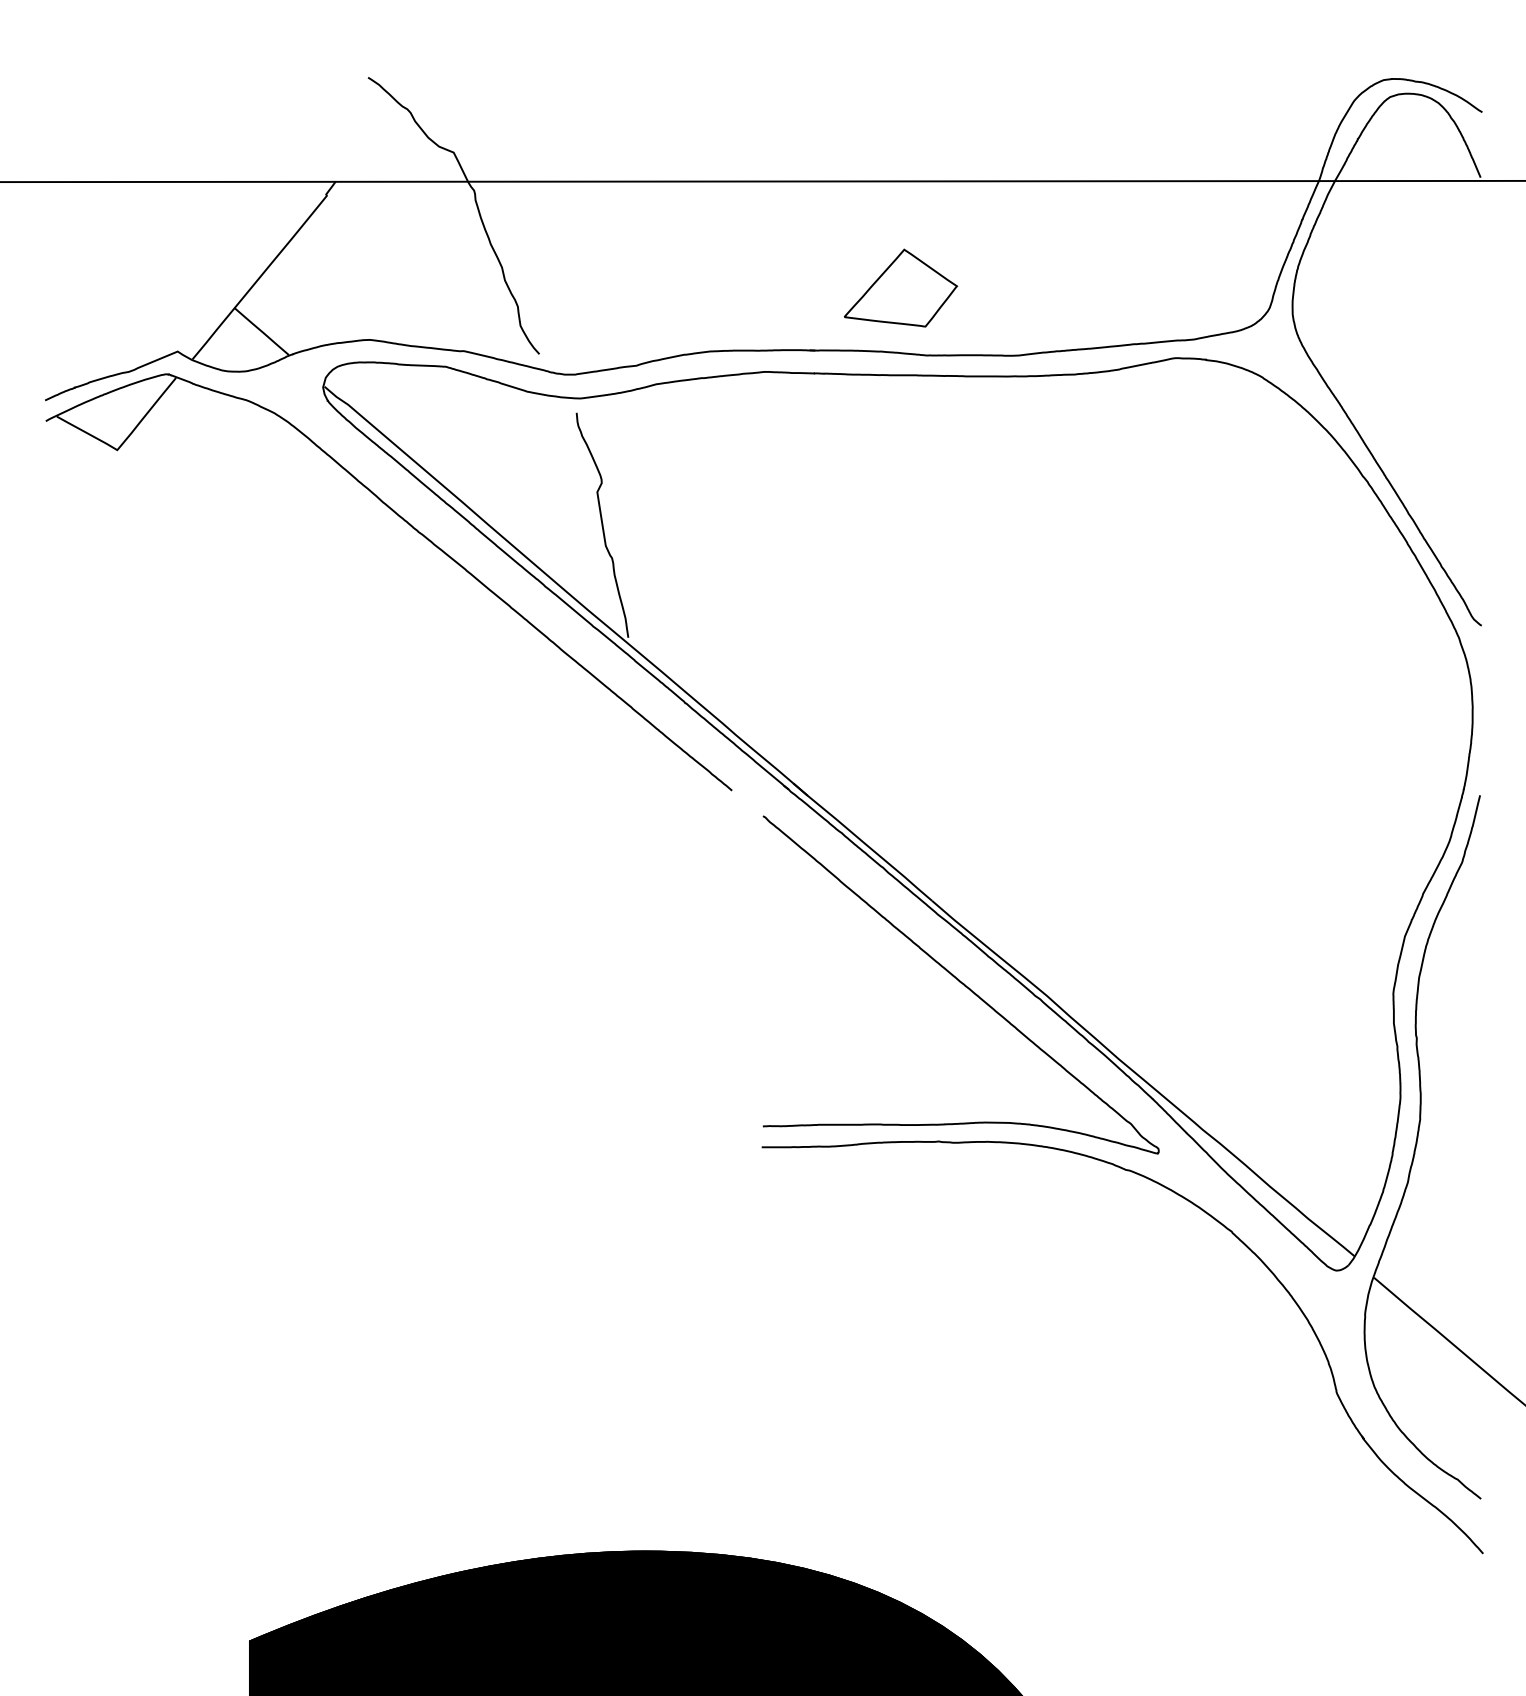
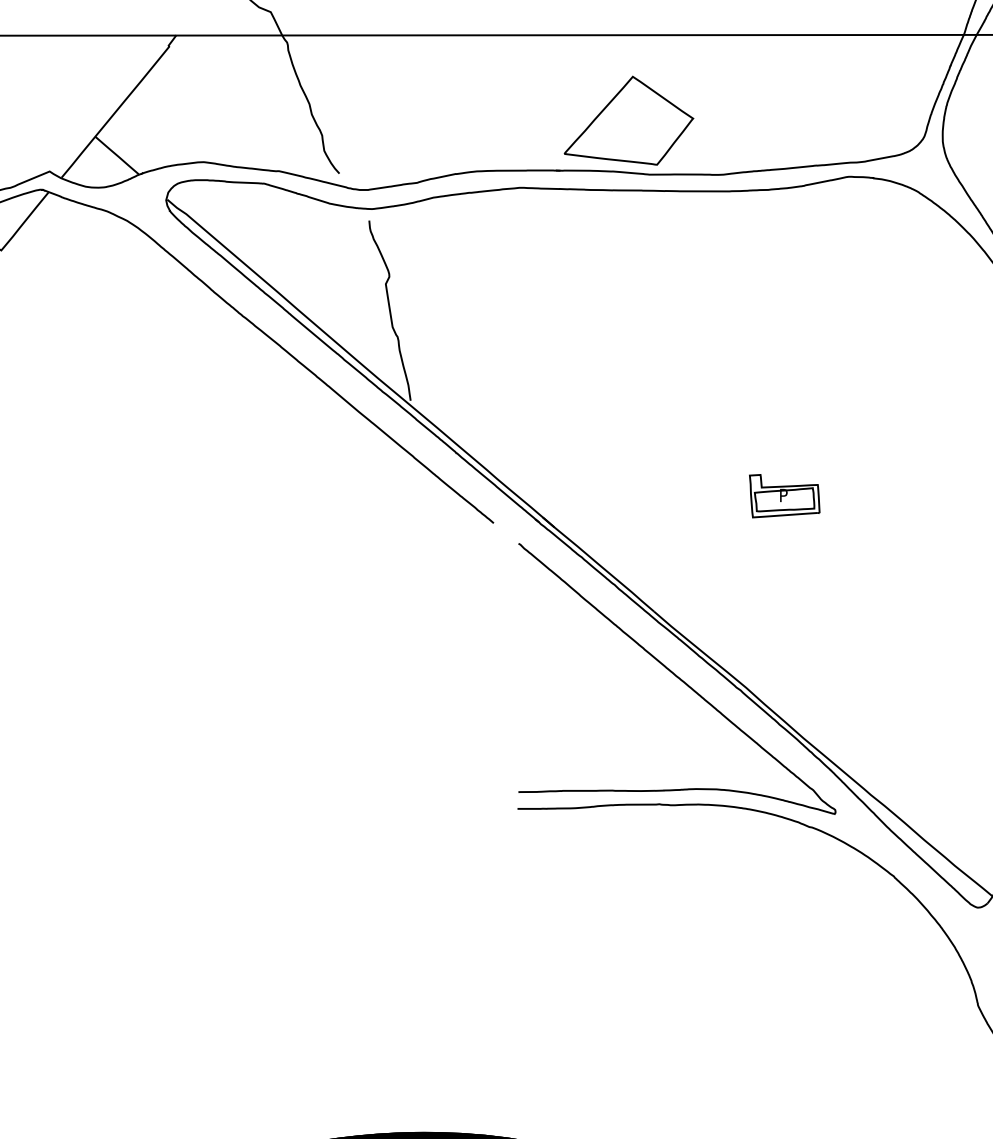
part: (900, 287) -> (628, 120), size x1.43
part: (1094, 756) -> (784, 495), added

